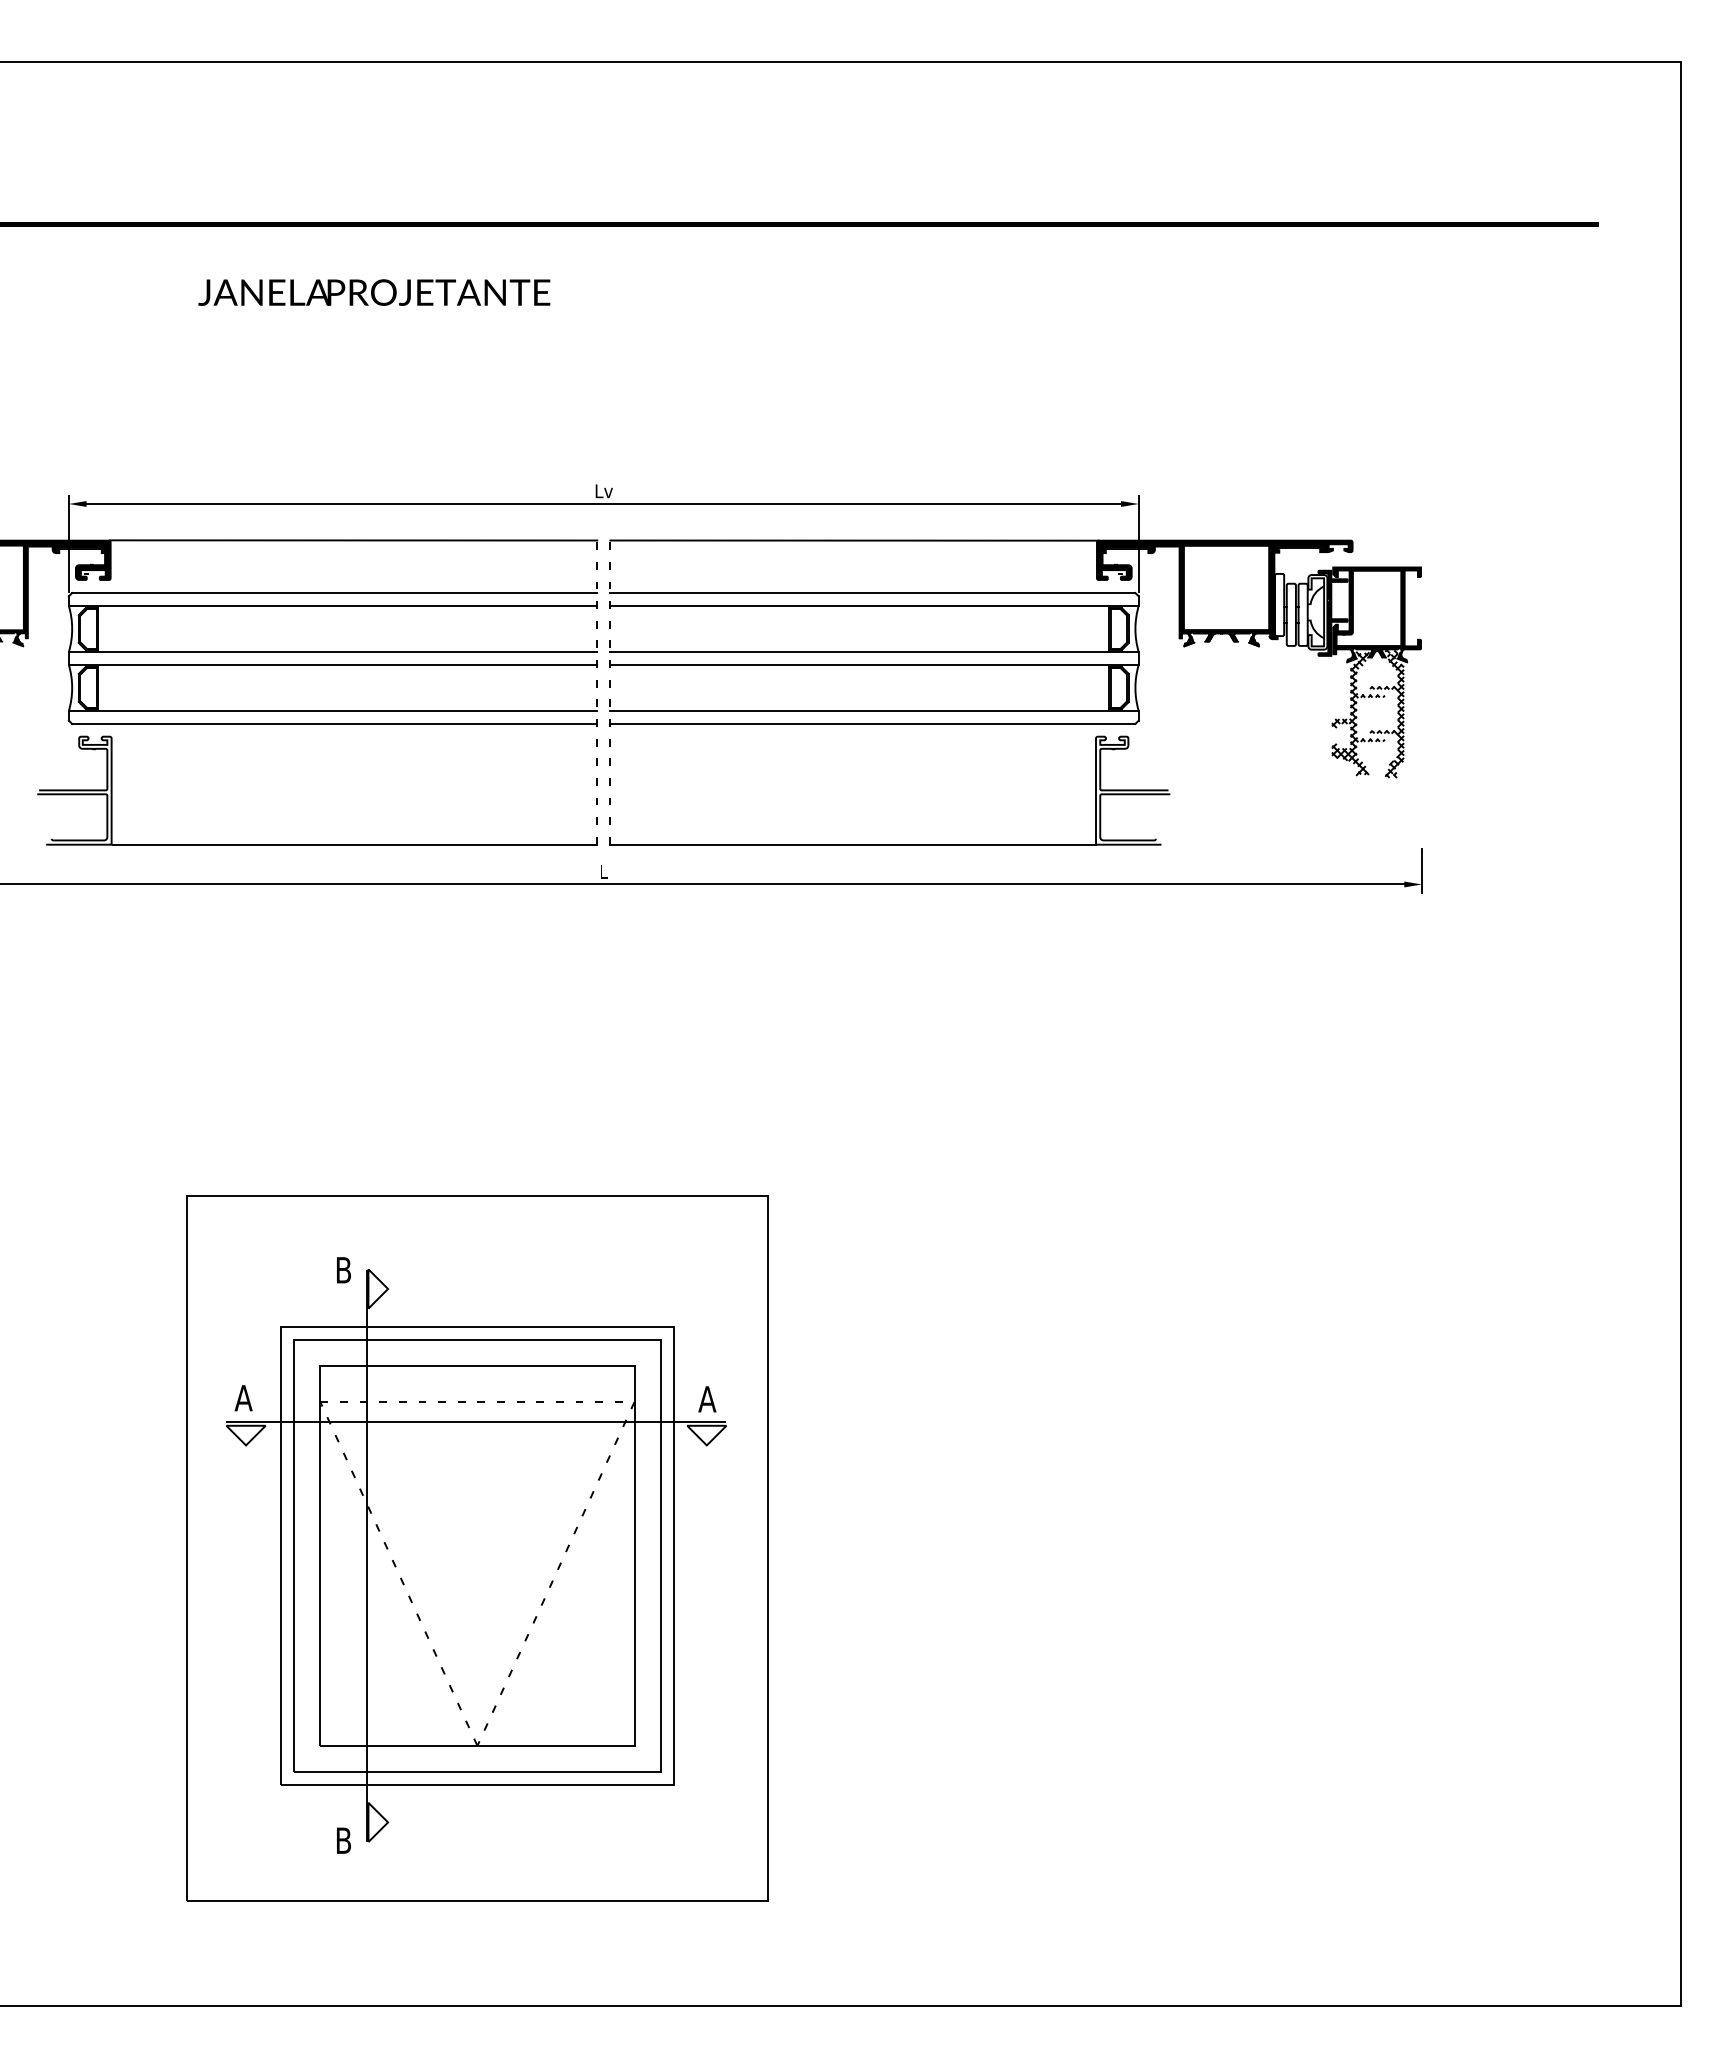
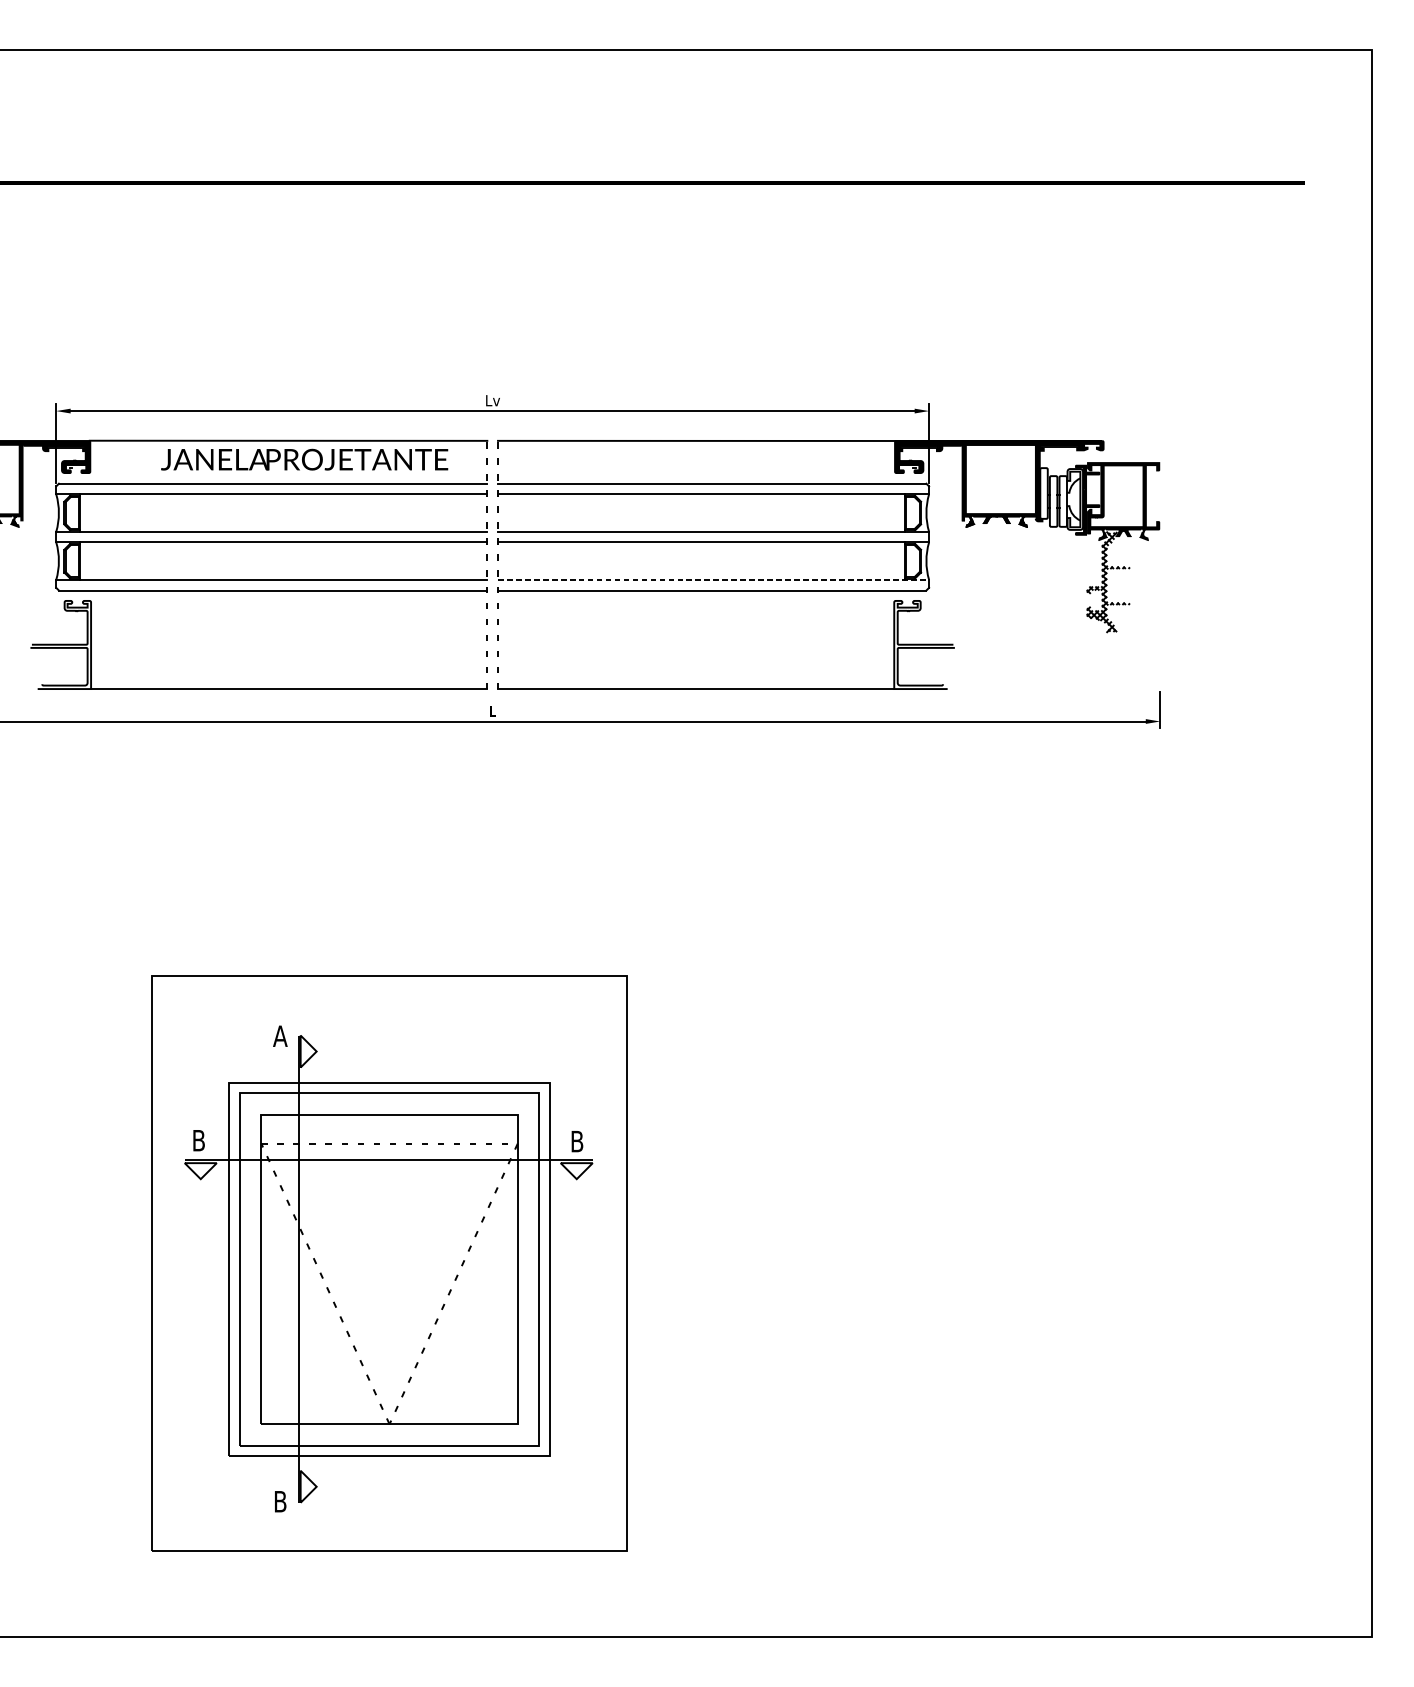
text: (374, 292) -> (304, 459), moved
line: (875, 710) -> (714, 579), solid -> dashed
hatch: (1387, 713) -> (1132, 582), removed
text: (343, 1270) -> (280, 1036), B -> A
text: (243, 1398) -> (198, 1140), A -> B
text: (707, 1399) -> (577, 1141), A -> B

